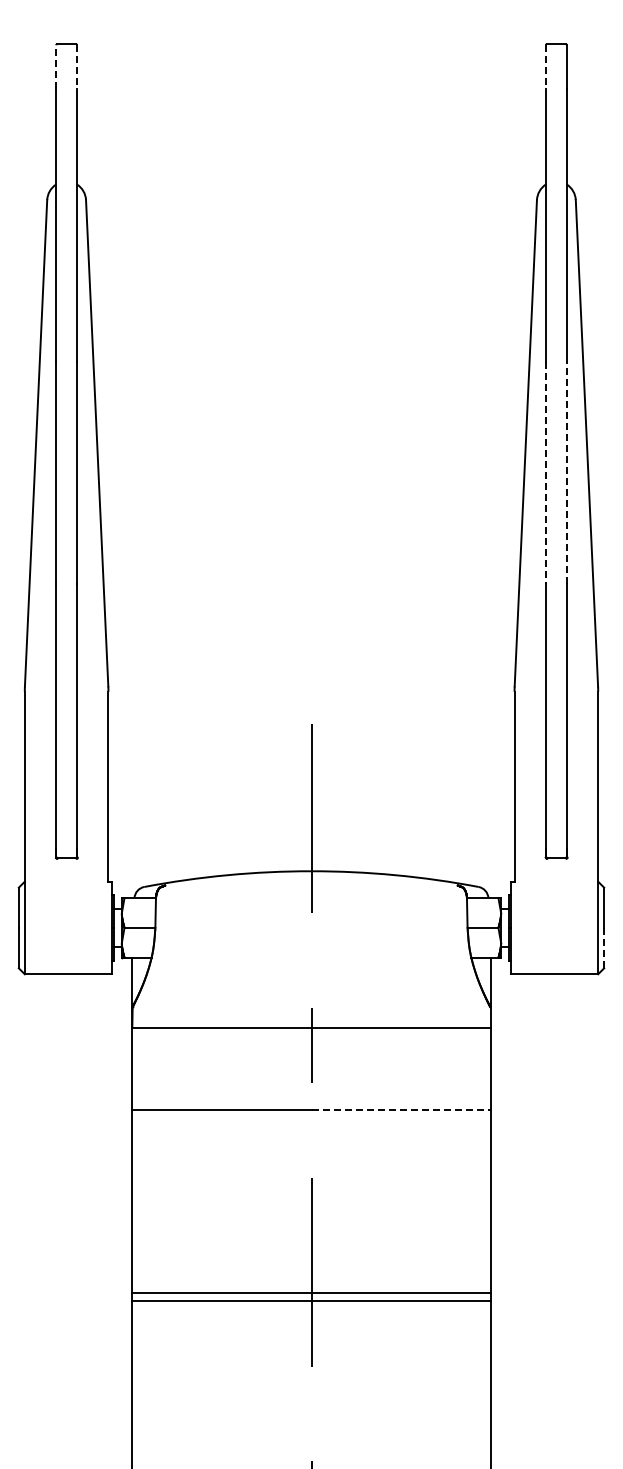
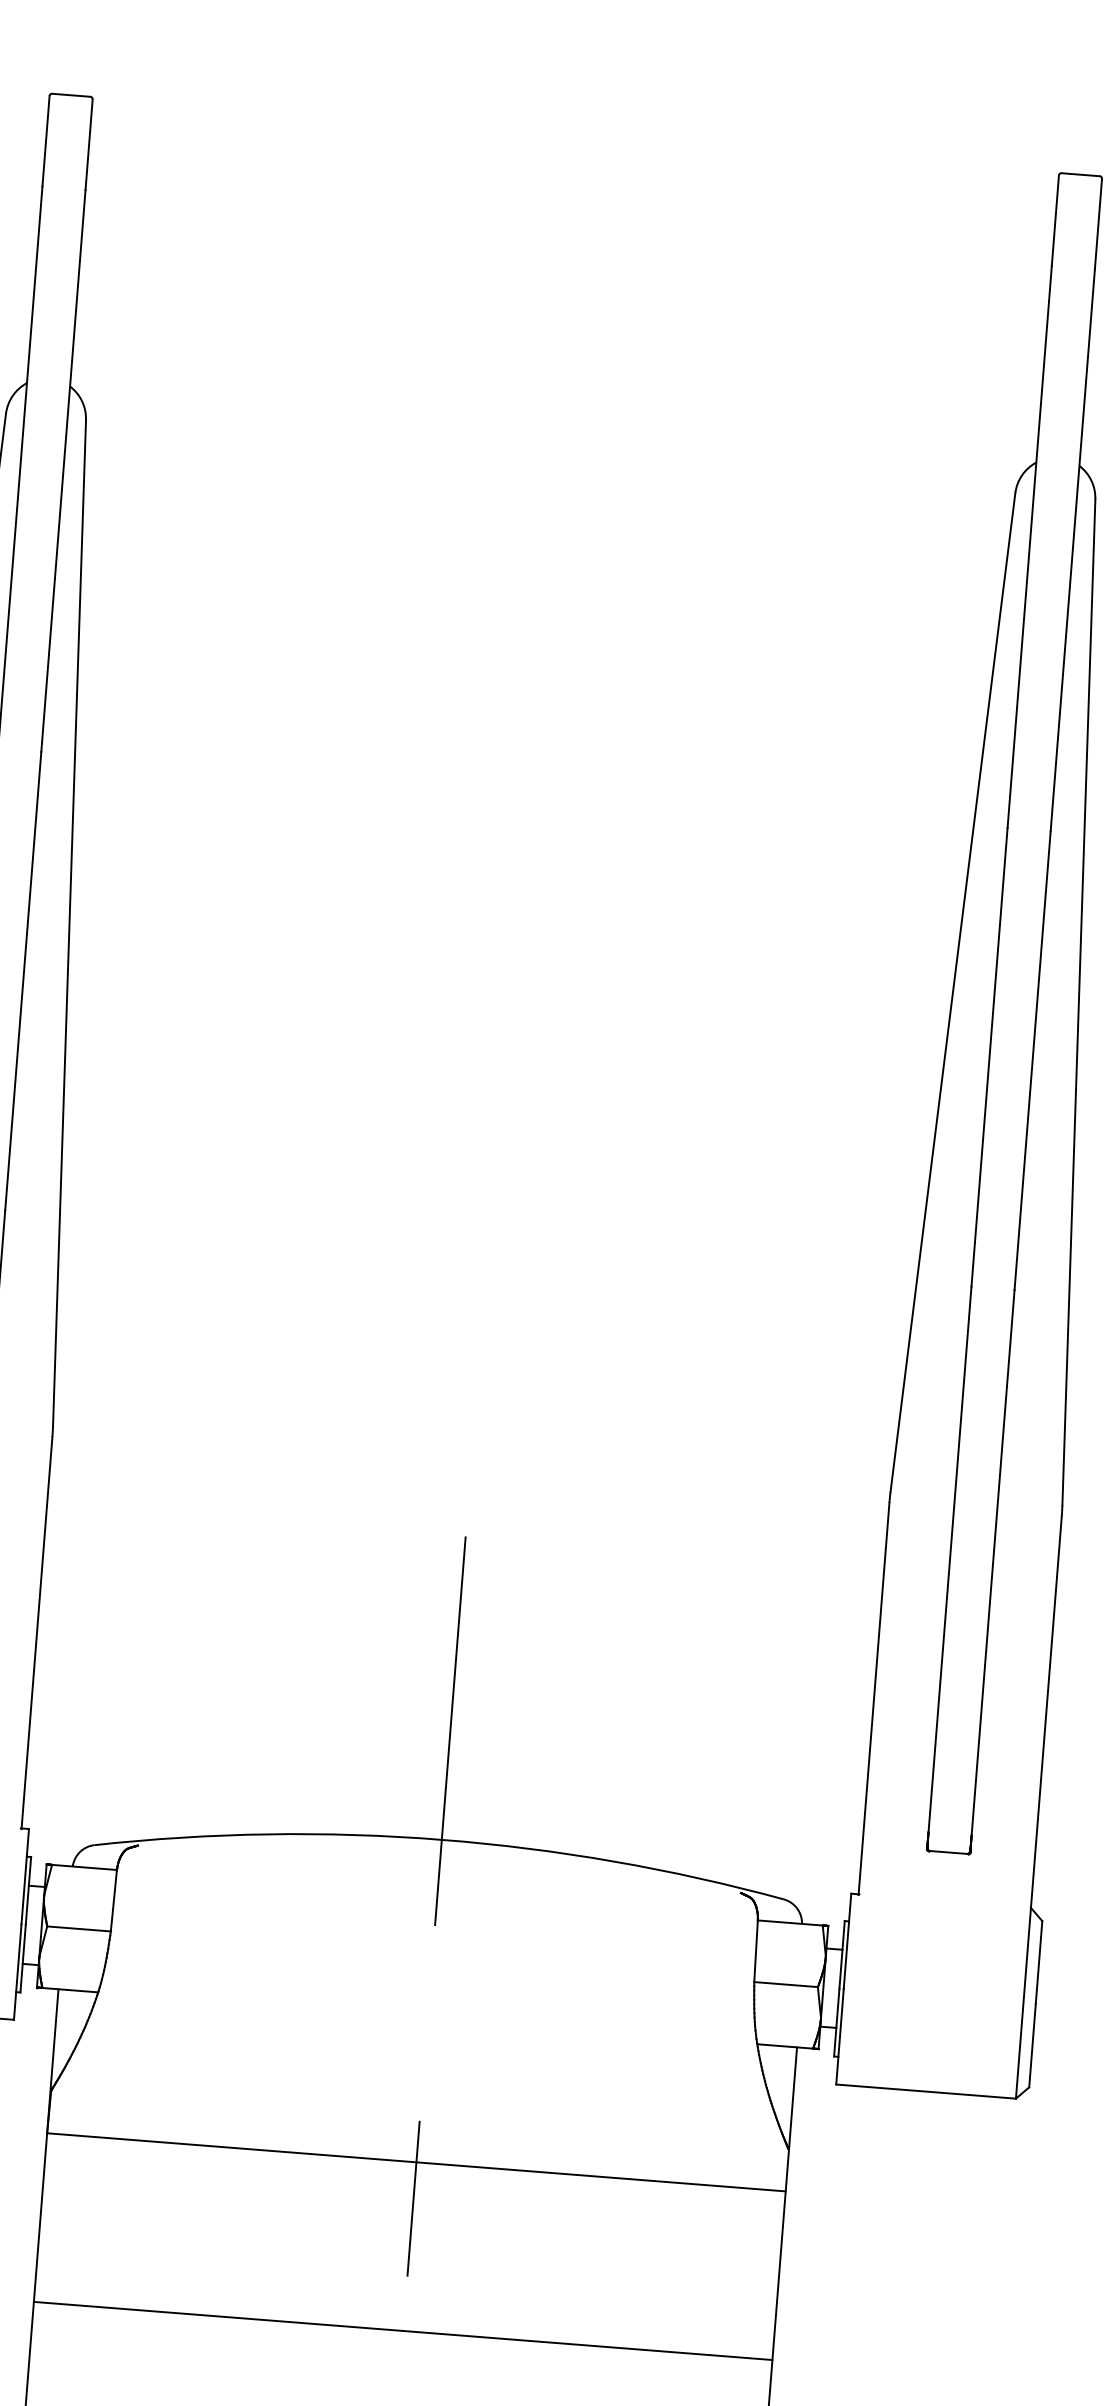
line: (56, 67) -> (46, 141), dashed -> solid
line: (77, 67) -> (89, 145), dashed -> solid
line: (545, 67) -> (1054, 221), dashed -> solid
line: (566, 472) -> (1032, 1059), dashed -> solid
line: (545, 473) -> (988, 1058), dashed -> solid
line: (604, 947) -> (1033, 2044), dashed -> solid
line: (401, 1109) -> (588, 2345), dashed -> solid

